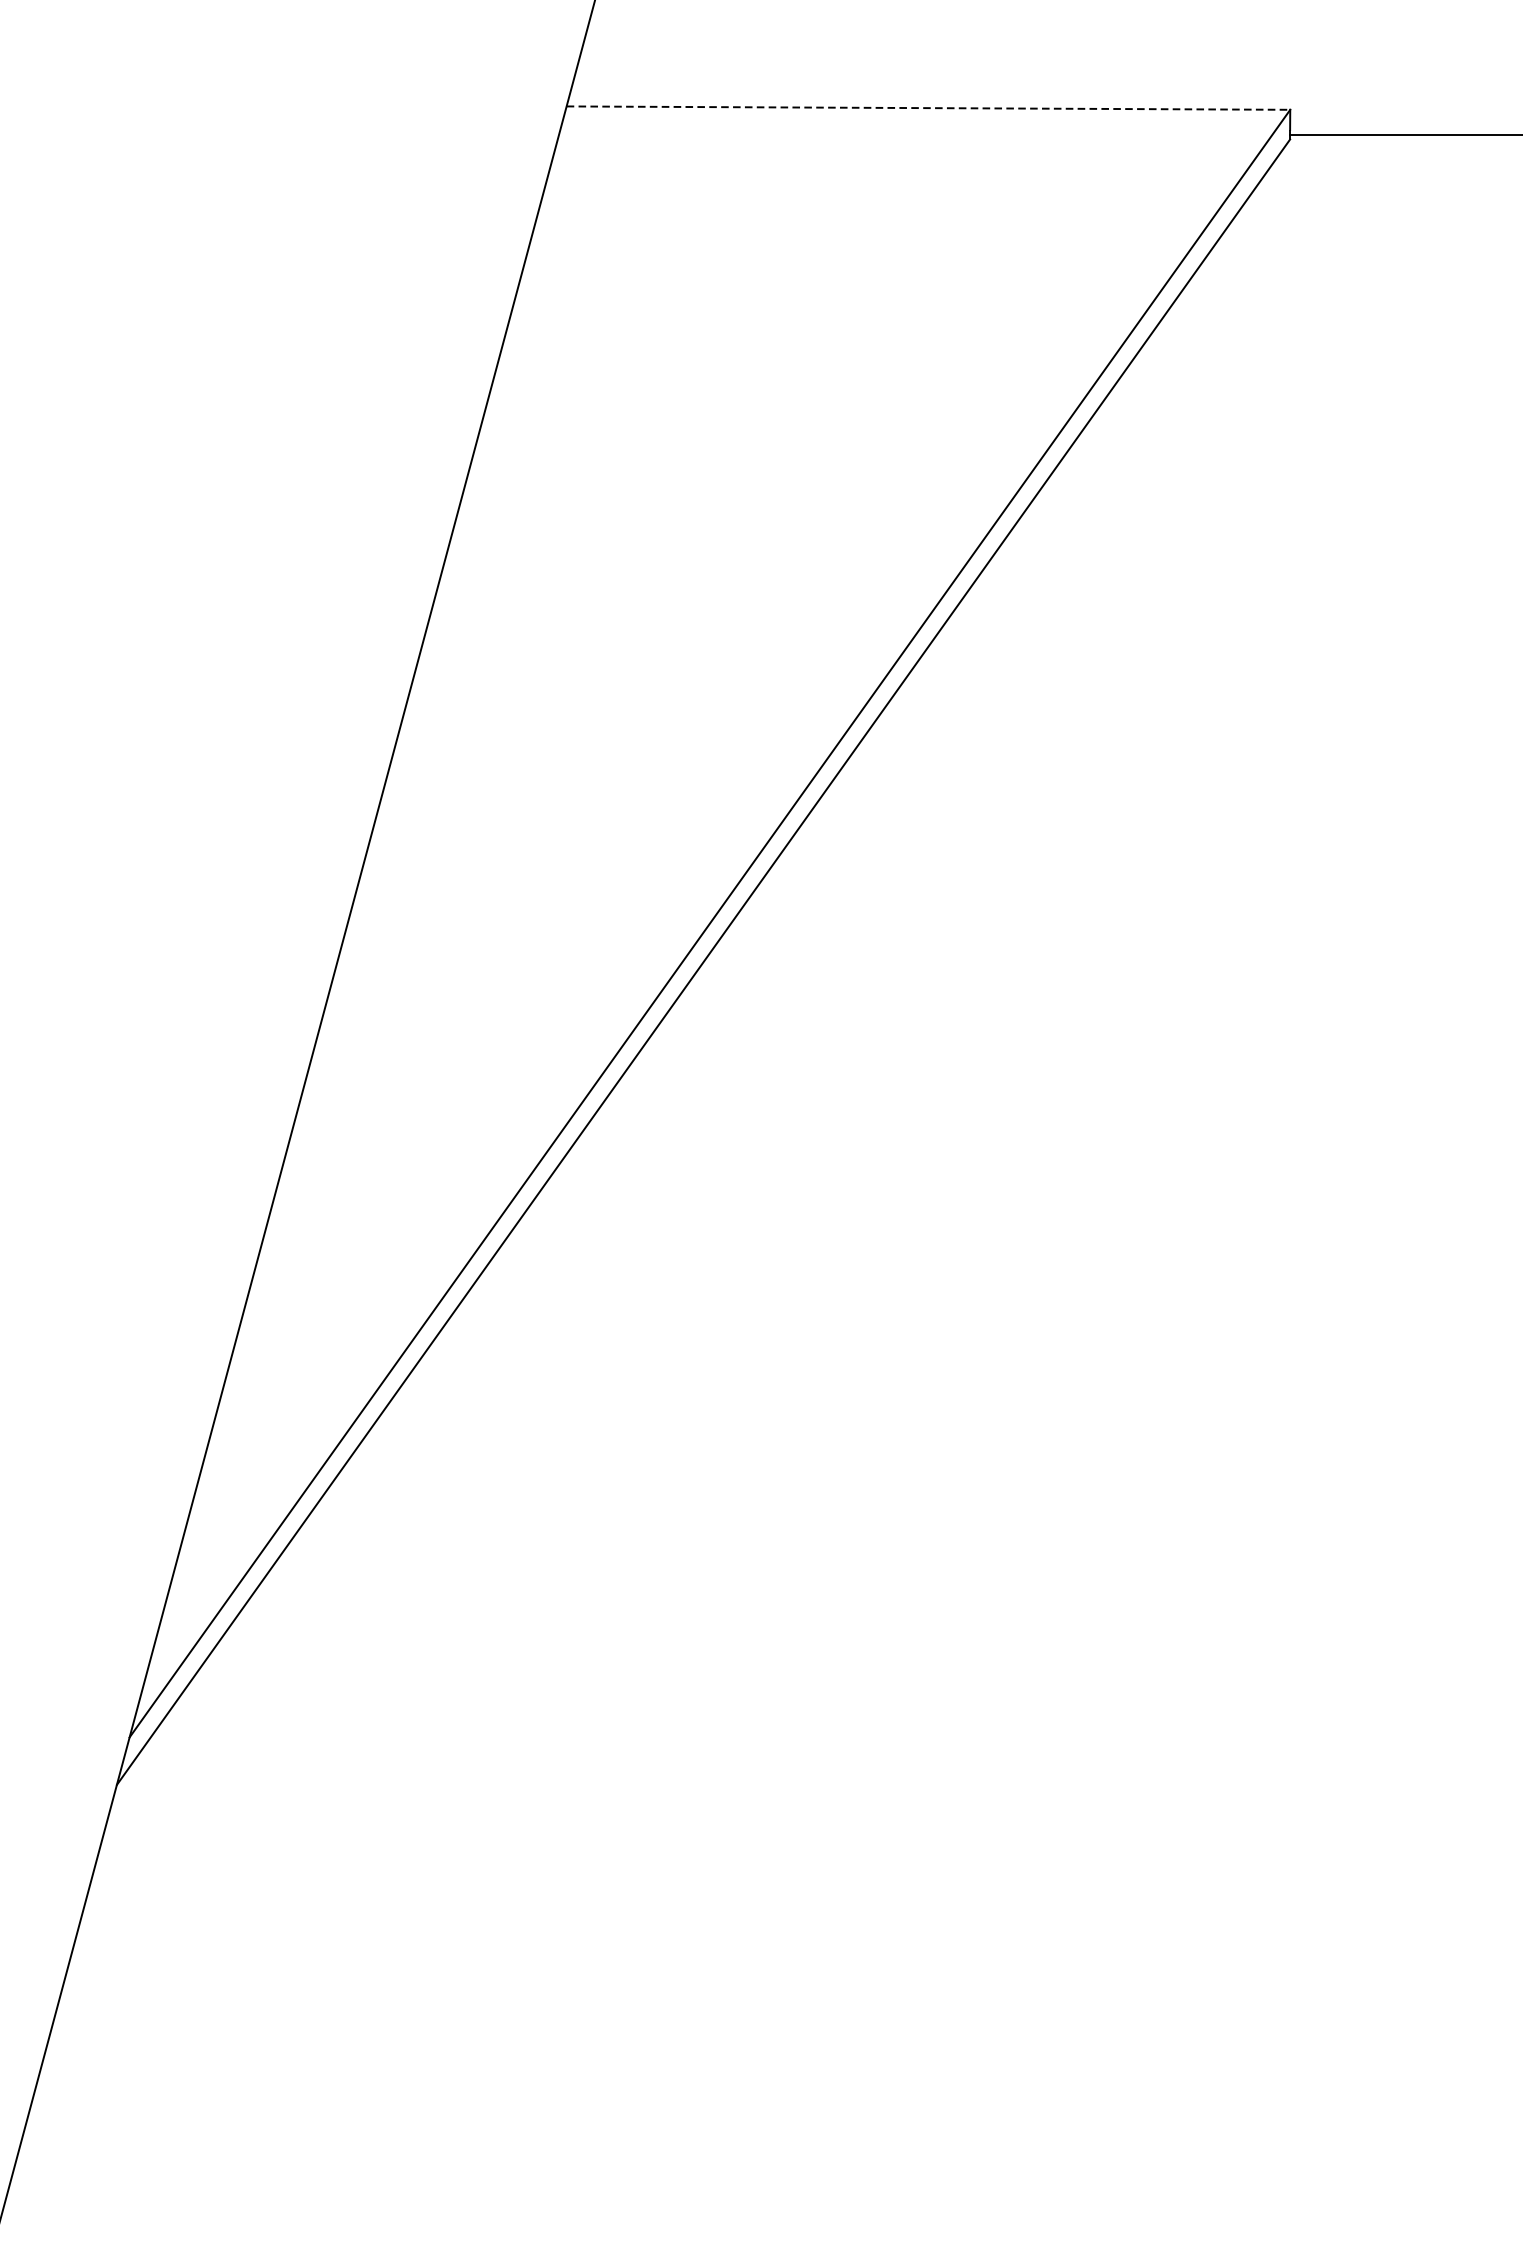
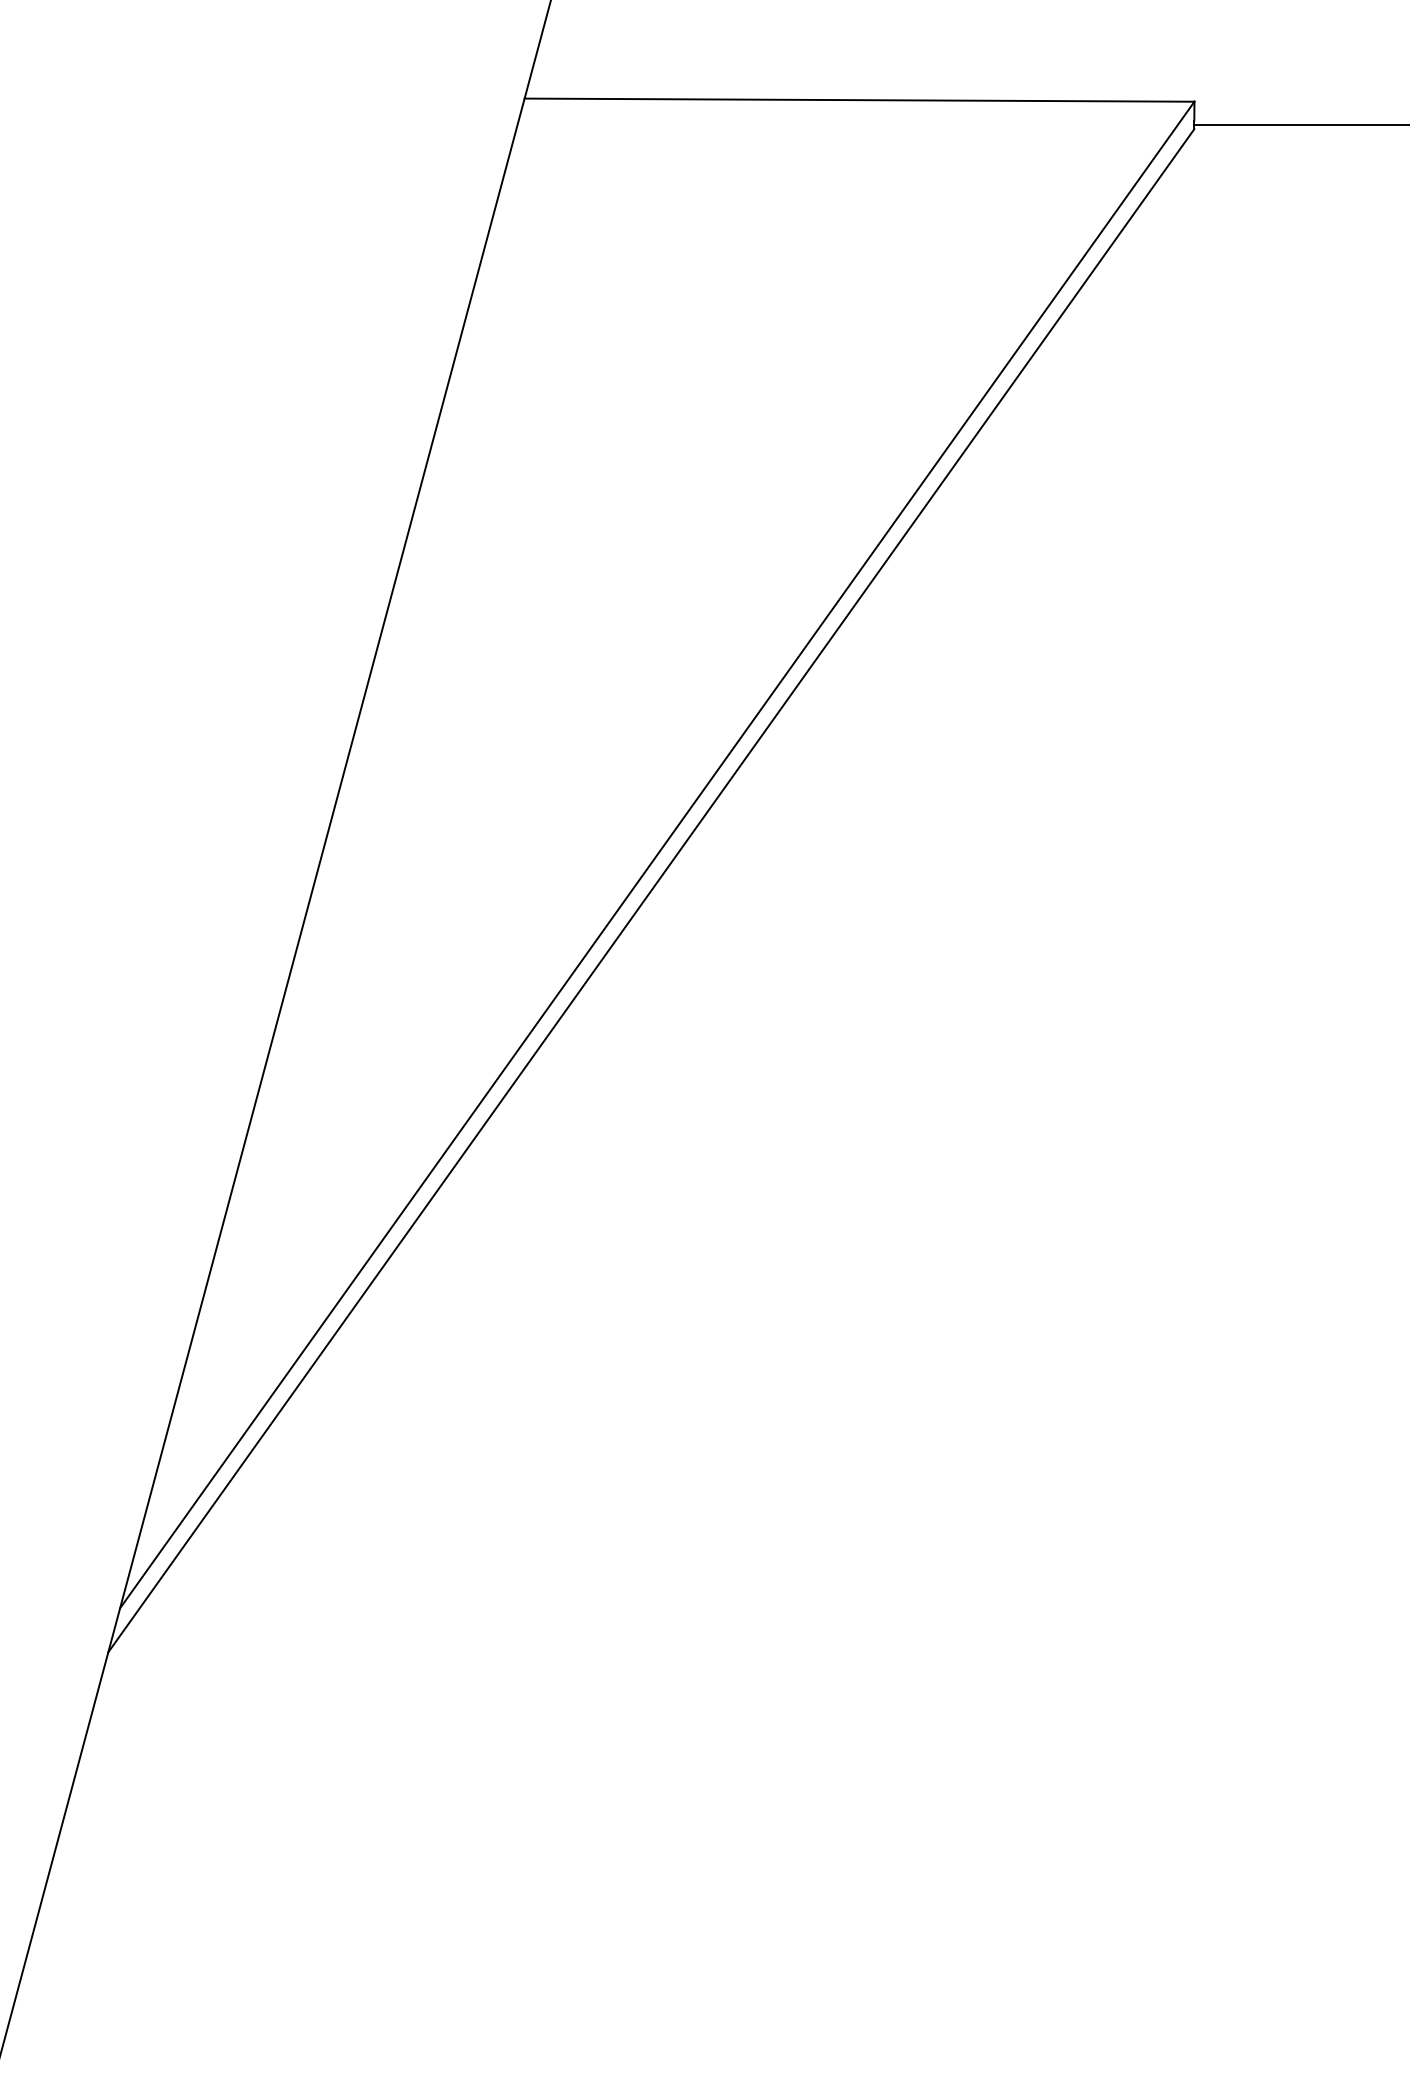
line: (928, 108) -> (859, 100), dashed -> solid

